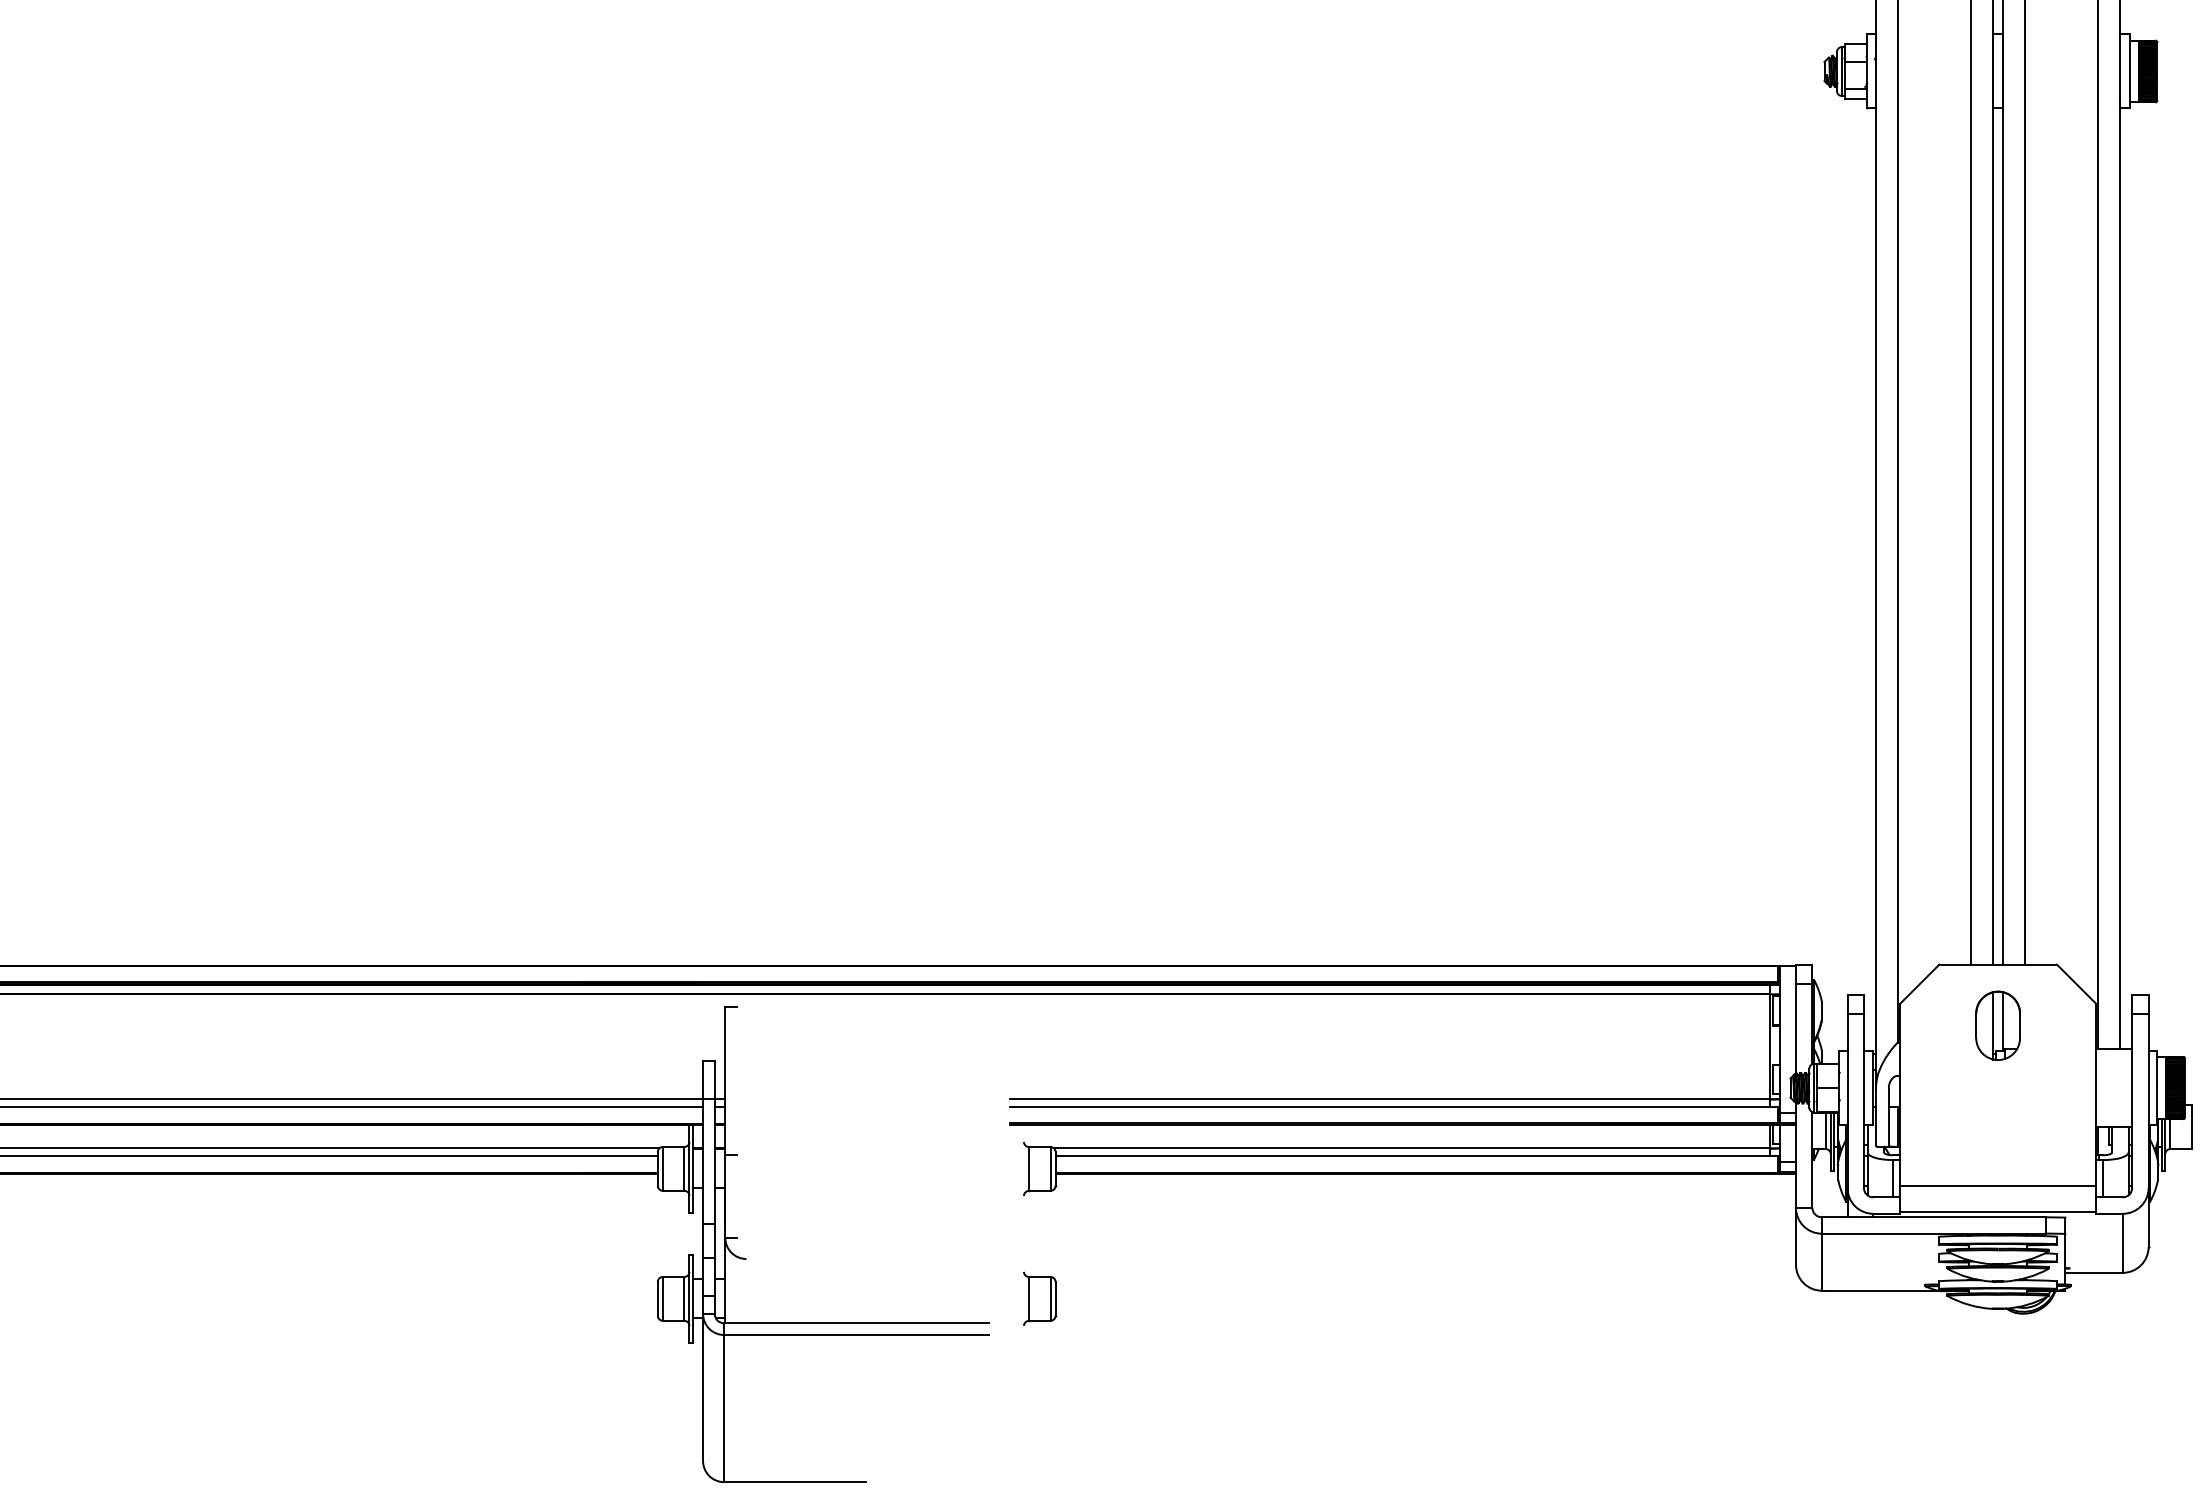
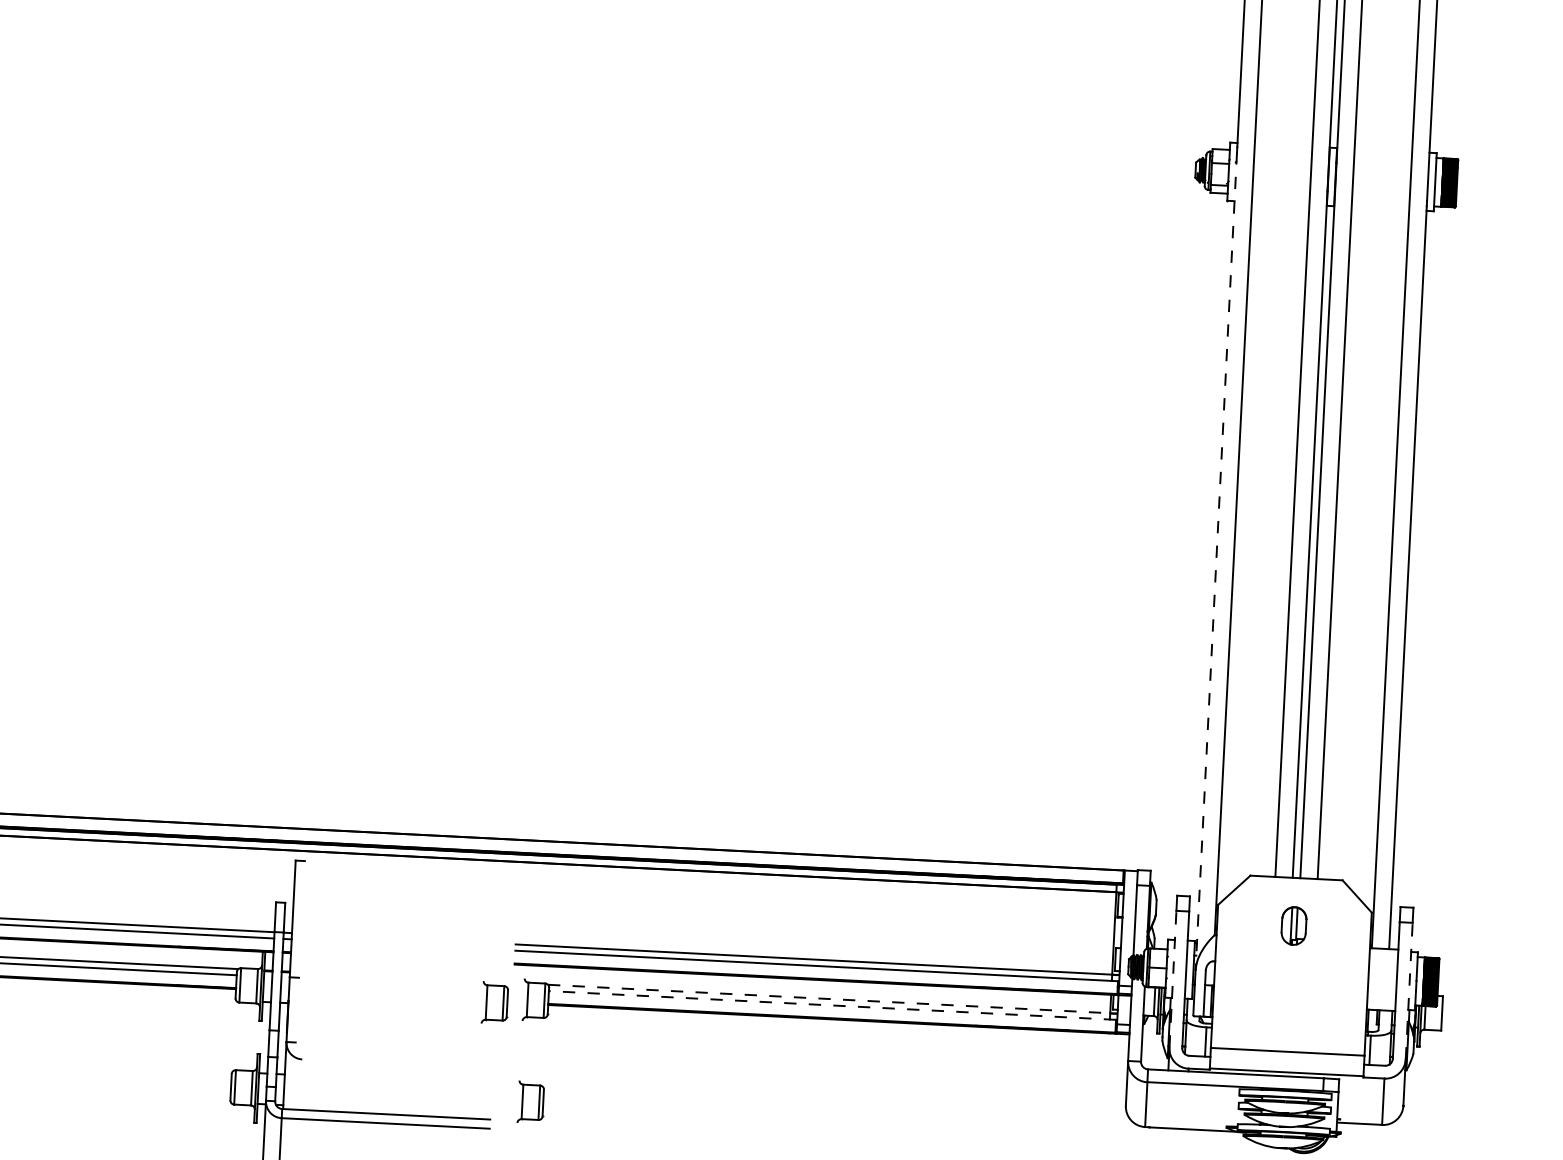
line: (1875, 567) -> (1216, 561), solid -> dashed
part: (1997, 1025) -> (1293, 925), size x0.7
line: (1847, 1101) -> (1172, 979), solid -> dashed
line: (2148, 1101) -> (1409, 991), solid -> dashed
line: (1412, 1148) -> (829, 999), solid -> dashed
line: (1416, 1156) -> (832, 1005), solid -> dashed
part: (988, 1174) -> (495, 1002), added

